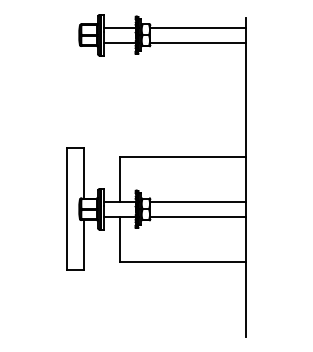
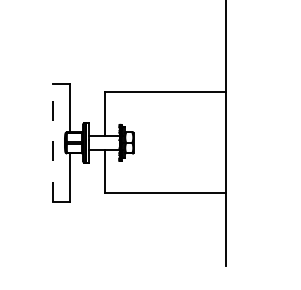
line: (198, 202) -> (180, 136), removed
line: (66, 209) -> (52, 143), solid -> dashed
line: (198, 216) -> (180, 149), removed

